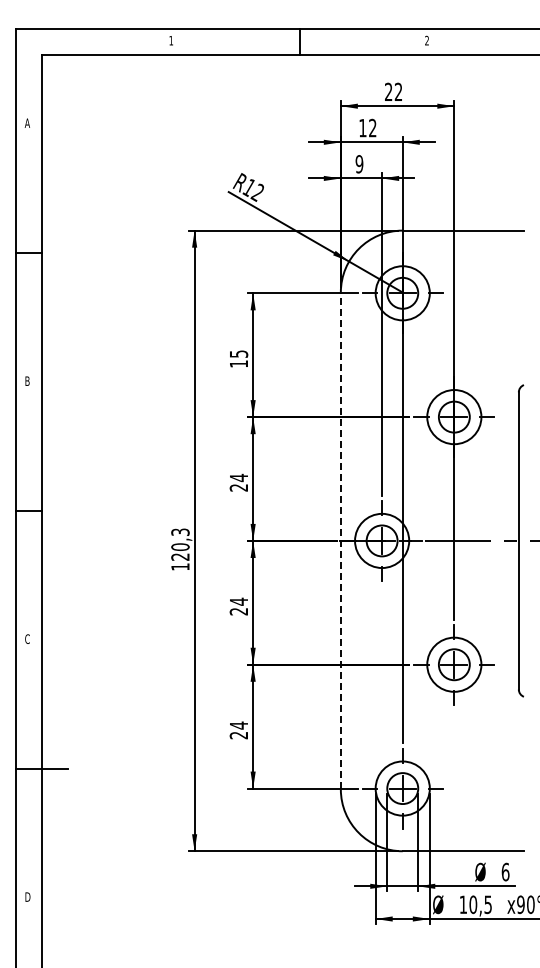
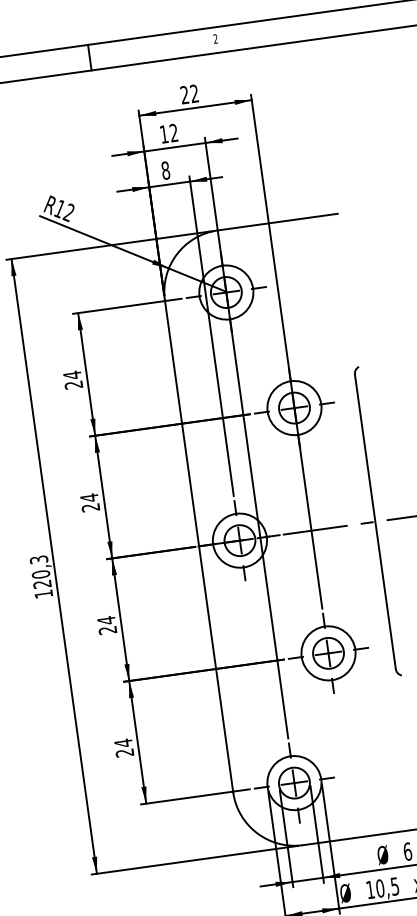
text: (359, 164) -> (165, 170), 9 -> 8
text: (238, 358) -> (72, 379), 15 -> 24
line: (340, 540) -> (198, 545), dashed -> solid

